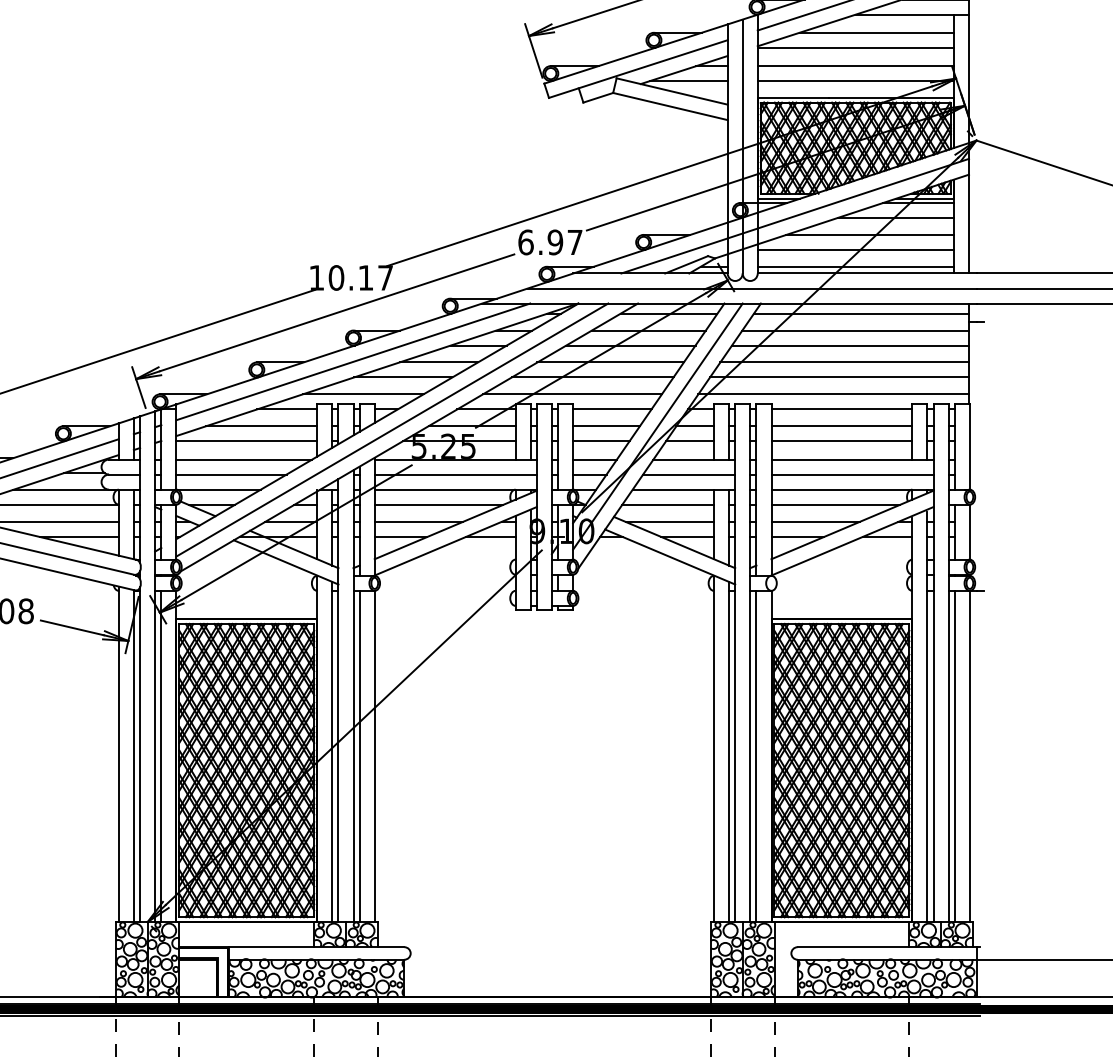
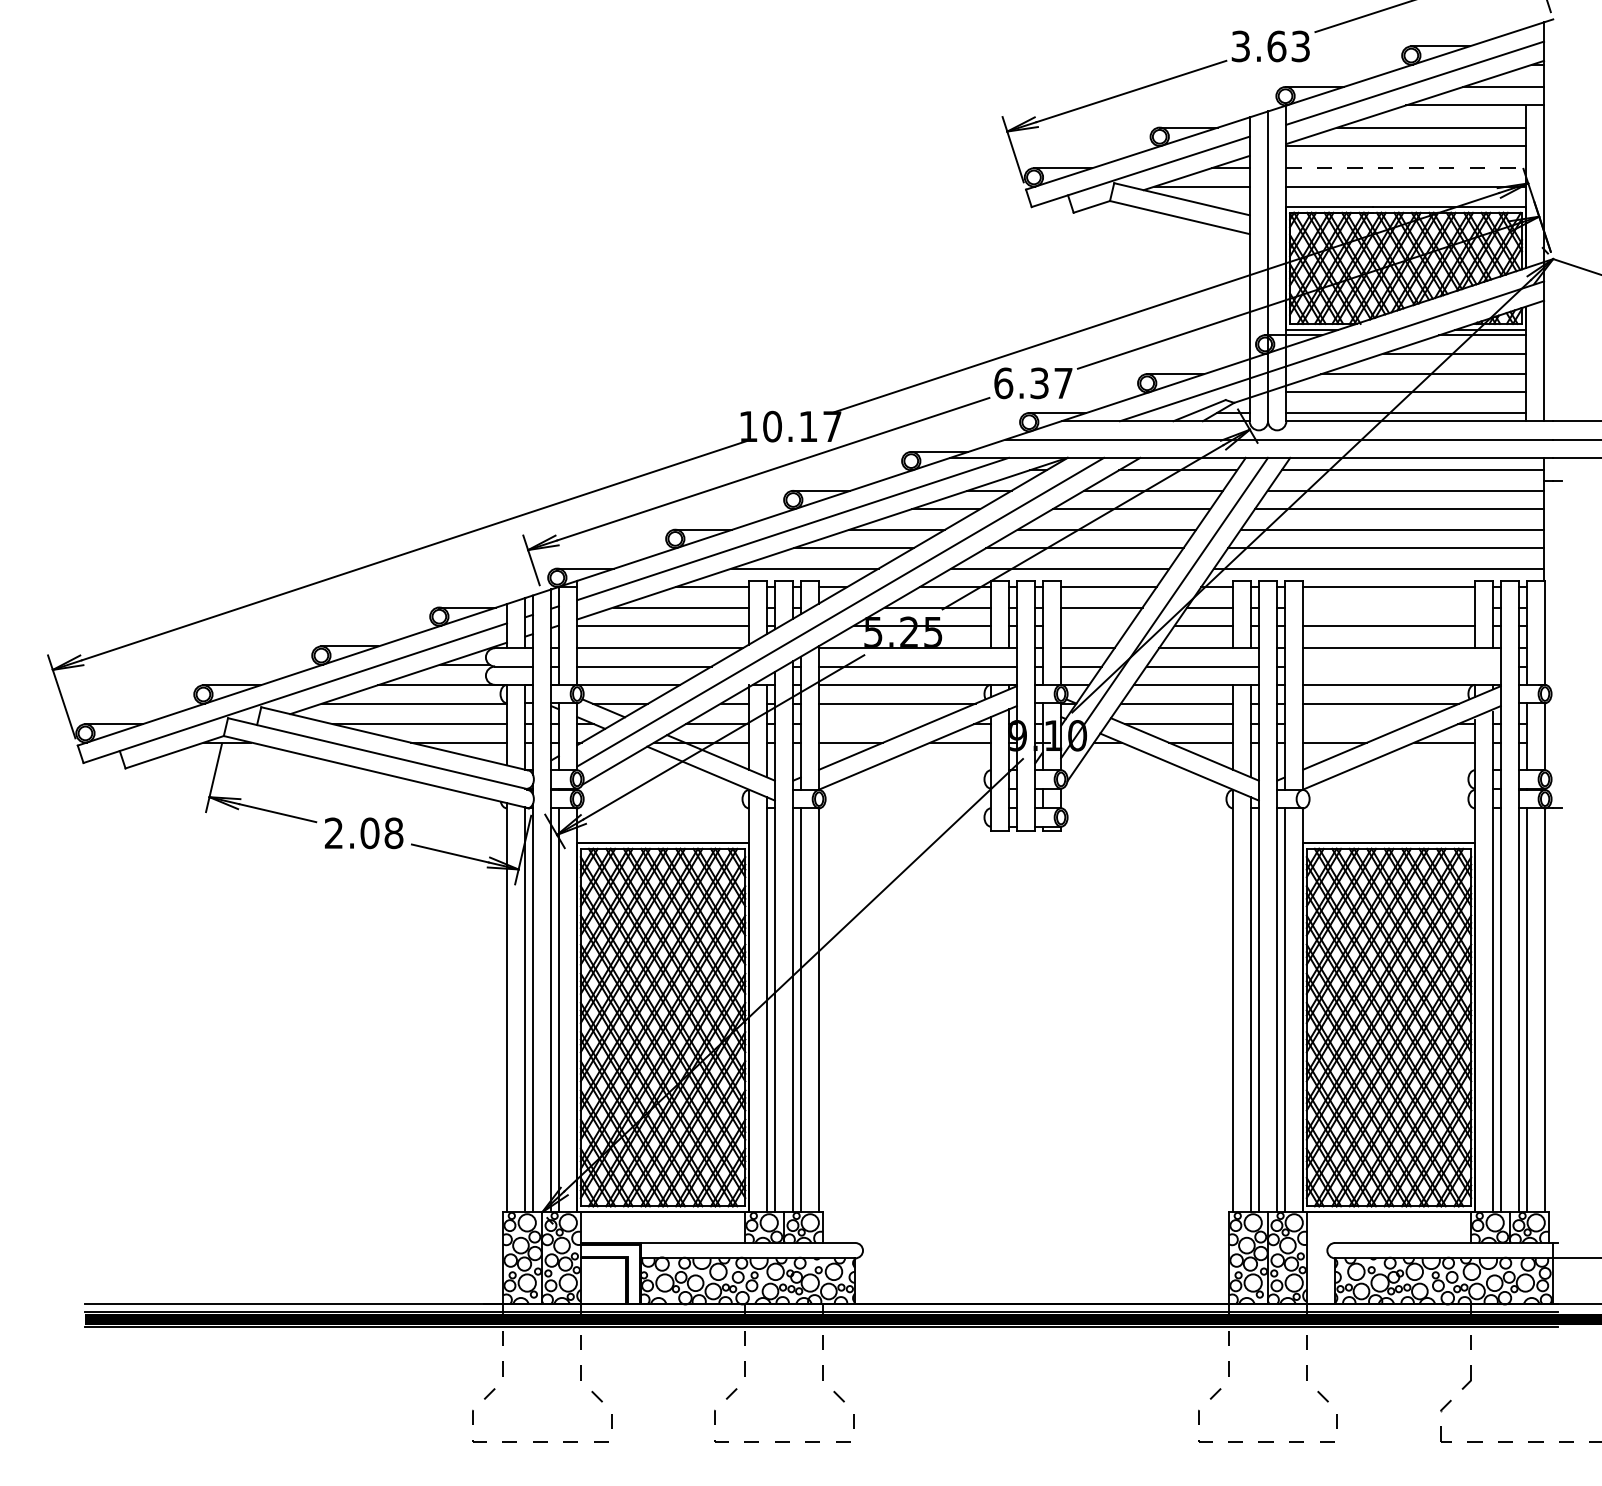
line: (856, 66) -> (1406, 168), solid -> dashed
text: (555, 241) -> (1039, 382), 6.97 -> 6.37
line: (841, 426) -> (1388, 607), removed
line: (601, 440) -> (1095, 625), removed
line: (852, 474) -> (1401, 666), removed
line: (418, 522) -> (872, 724), removed
line: (815, 522) -> (1356, 724), removed

